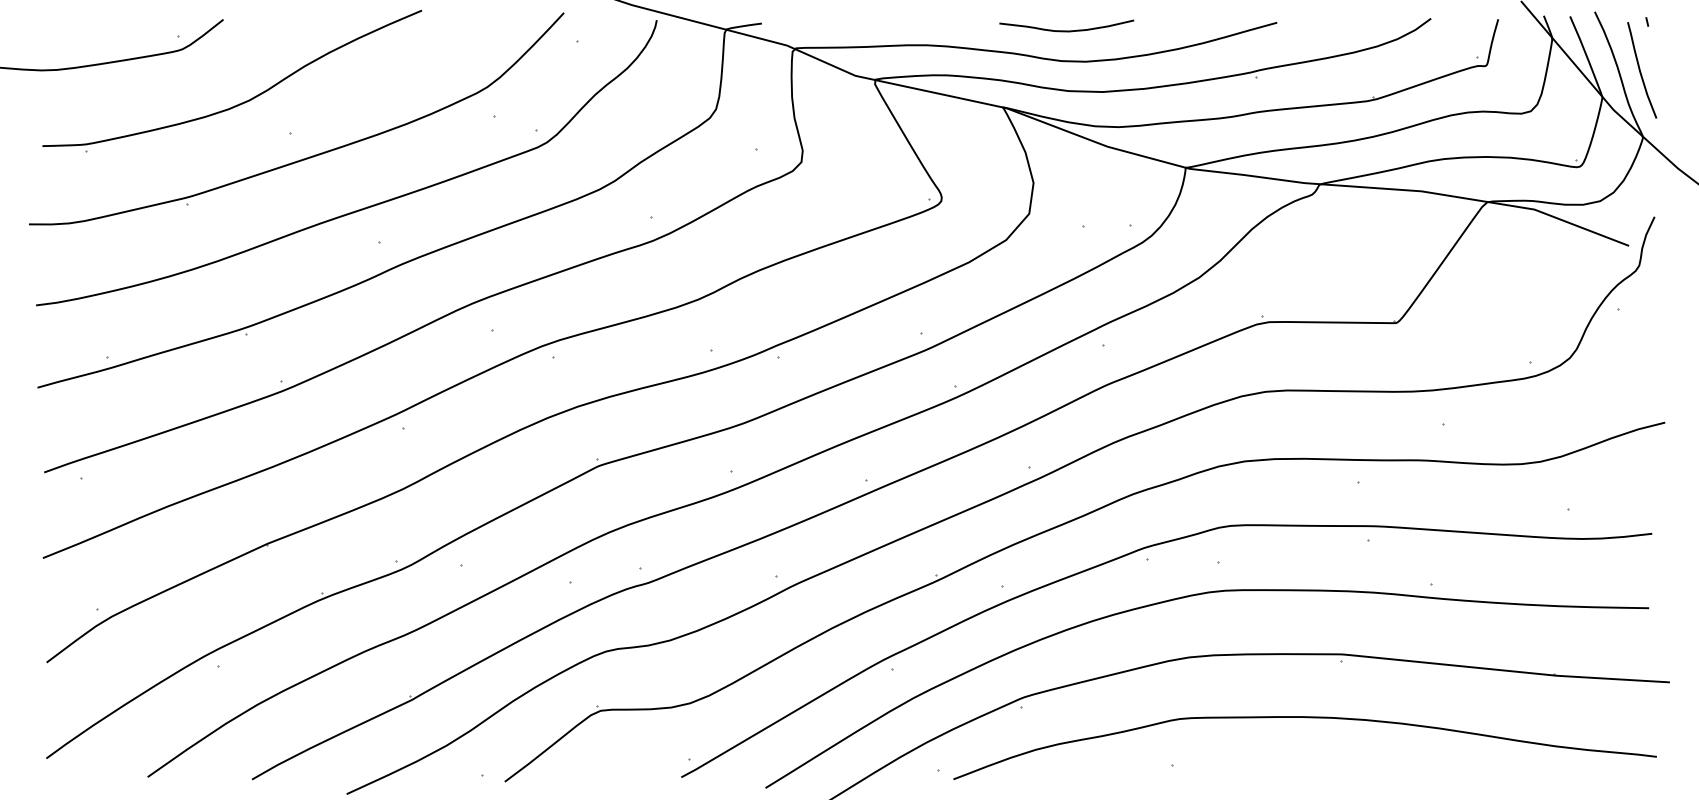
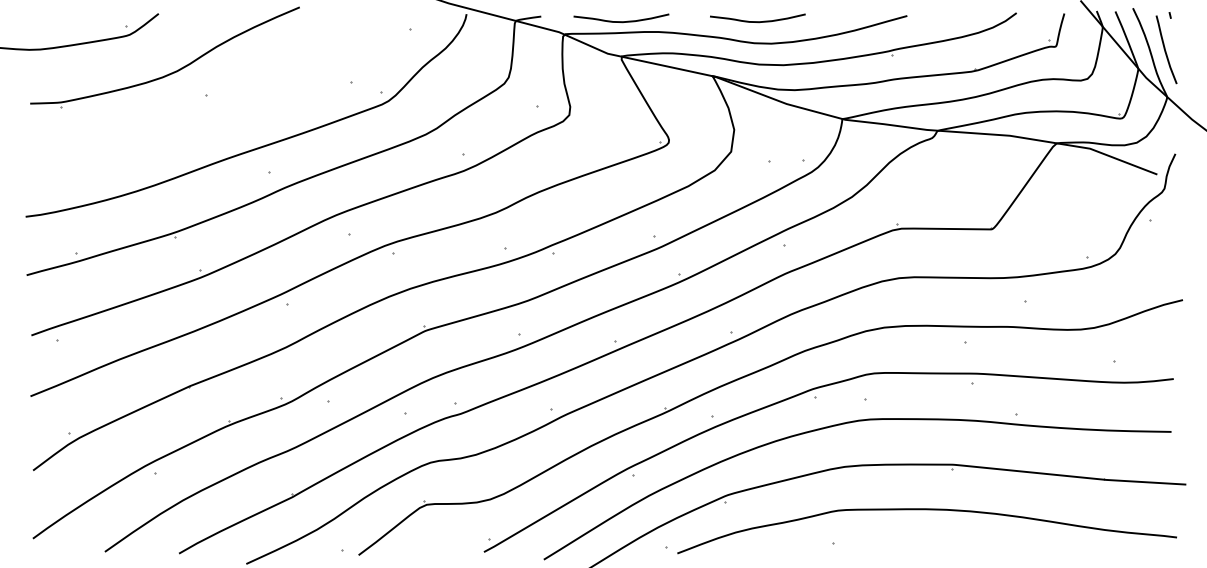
curve: (874, 30) -> (621, 21), added
part: (309, 156) -> (219, 111), removed

